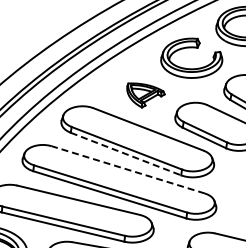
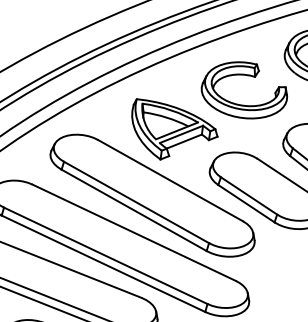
part: (145, 95) -> (173, 132), size x1.67
line: (126, 154) -> (134, 211), dashed -> solid
line: (127, 169) -> (133, 232), dashed -> solid

